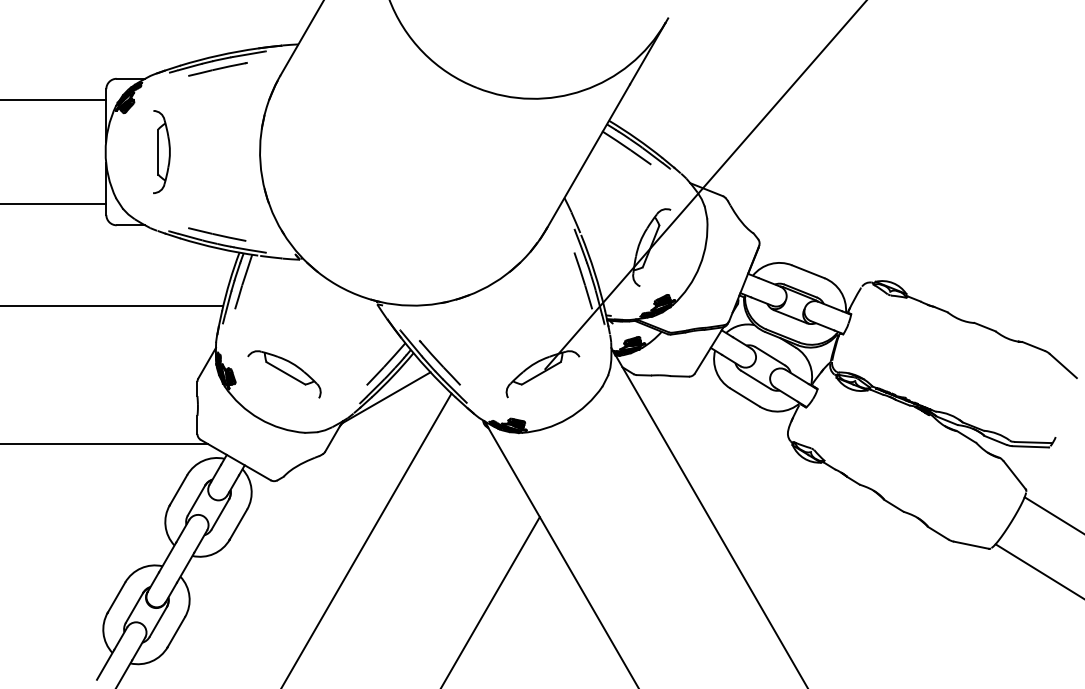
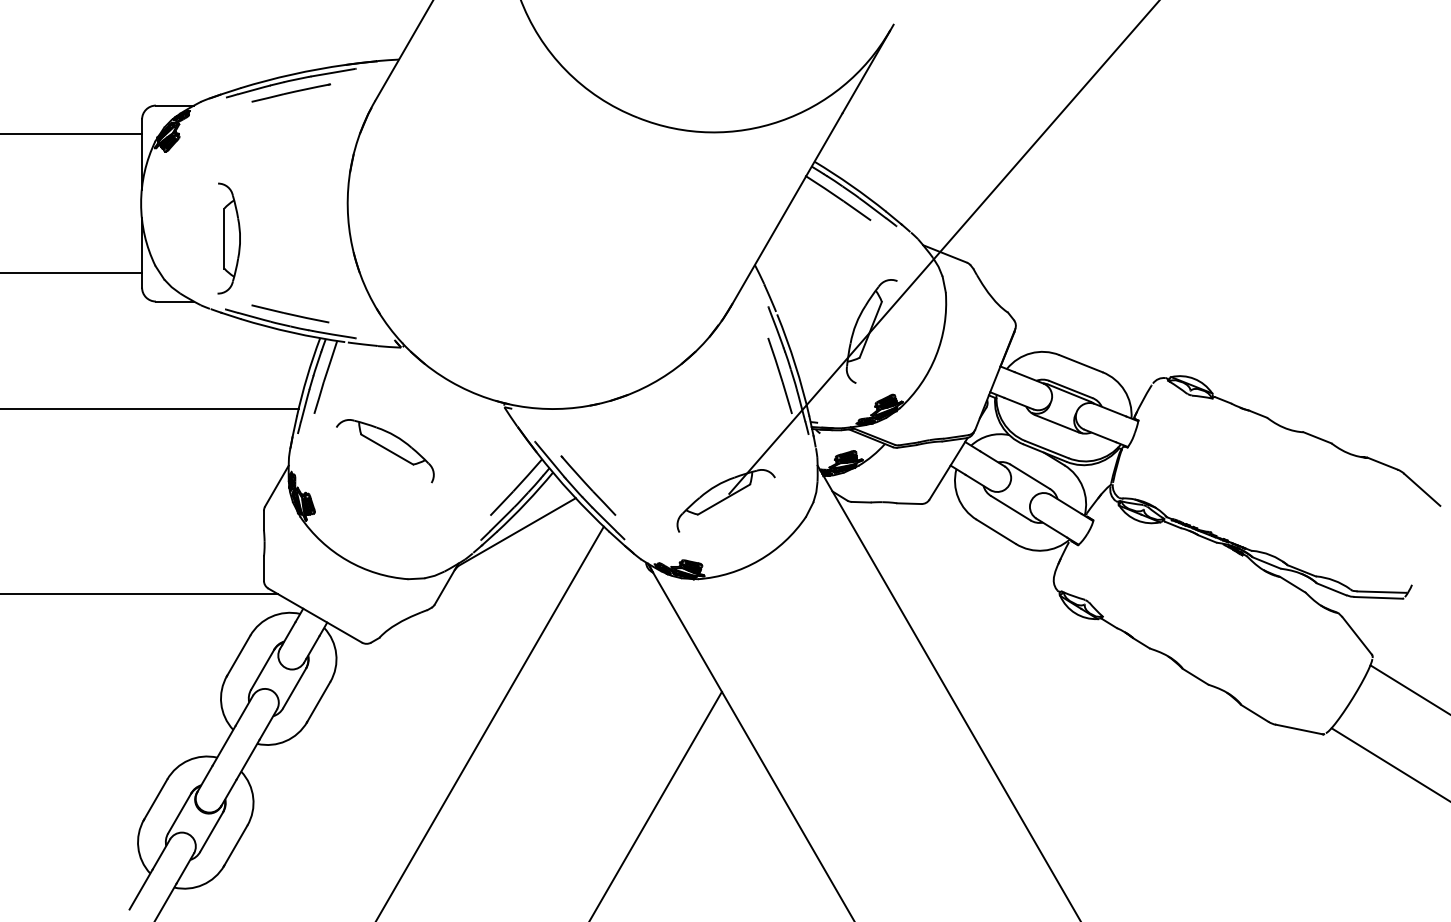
part: (161, 151) -> (228, 238), moved
part: (284, 374) -> (385, 451), moved

